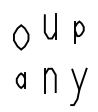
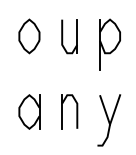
part: (79, 32) -> (110, 44), size x1.67
part: (21, 37) -> (29, 36), moved
part: (20, 80) -> (28, 111), size x1.67

